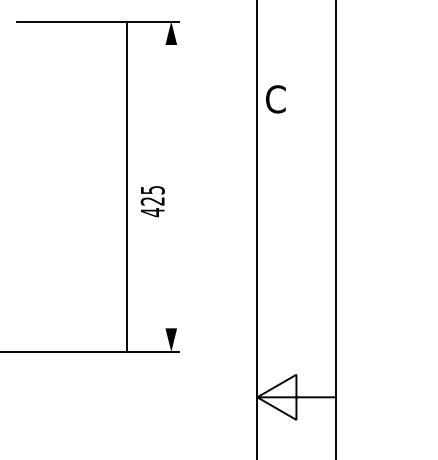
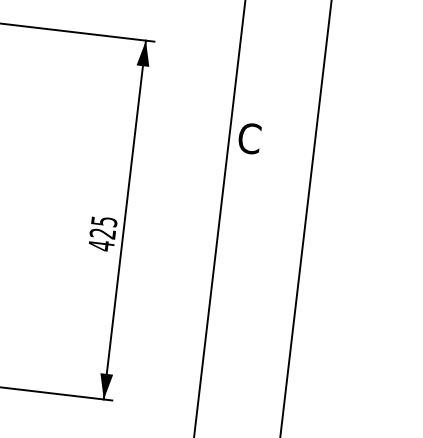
line: (127, 186) -> (125, 219), moved

